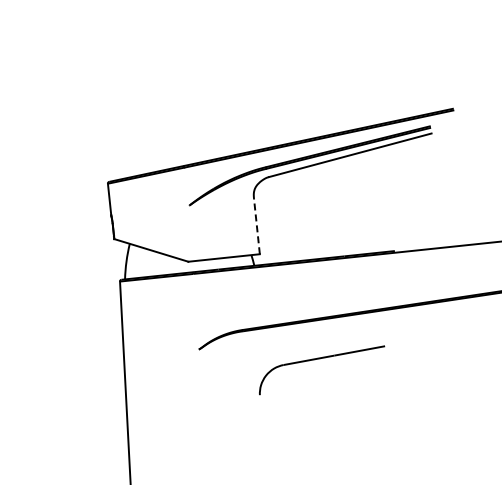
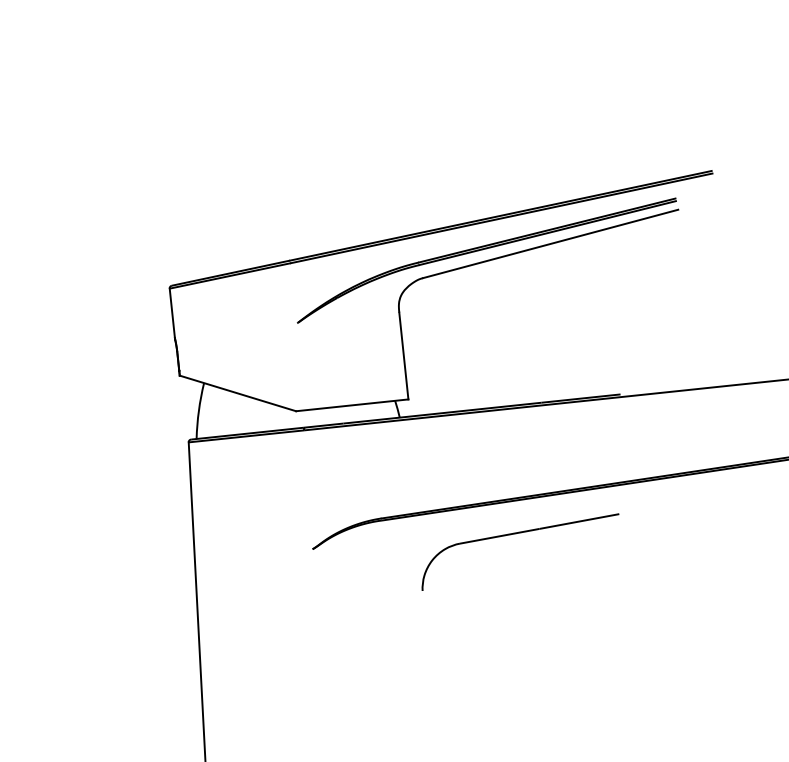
line: (256, 226) -> (403, 355), dashed -> solid
part: (320, 359) -> (517, 534), moved

